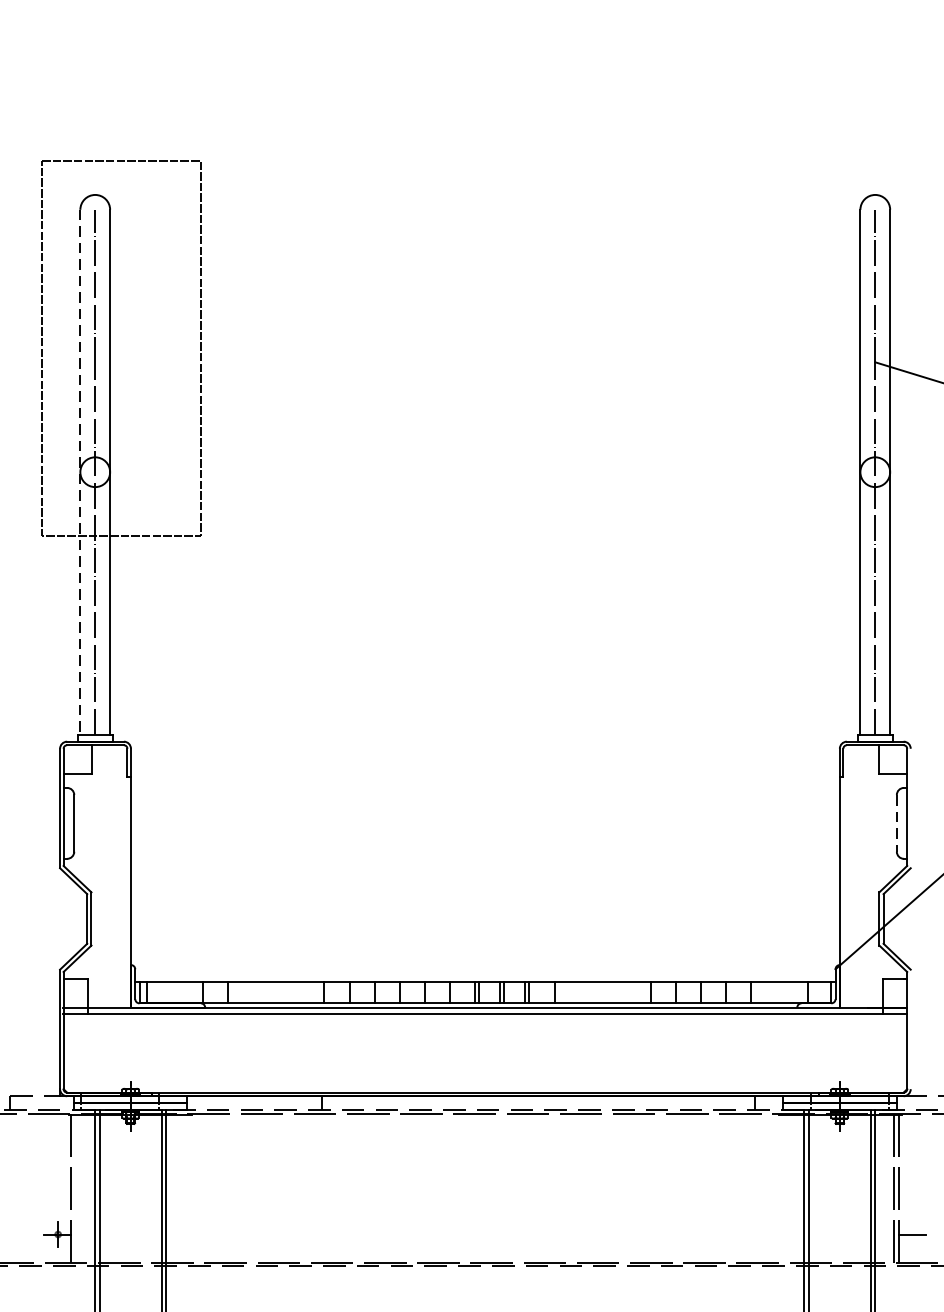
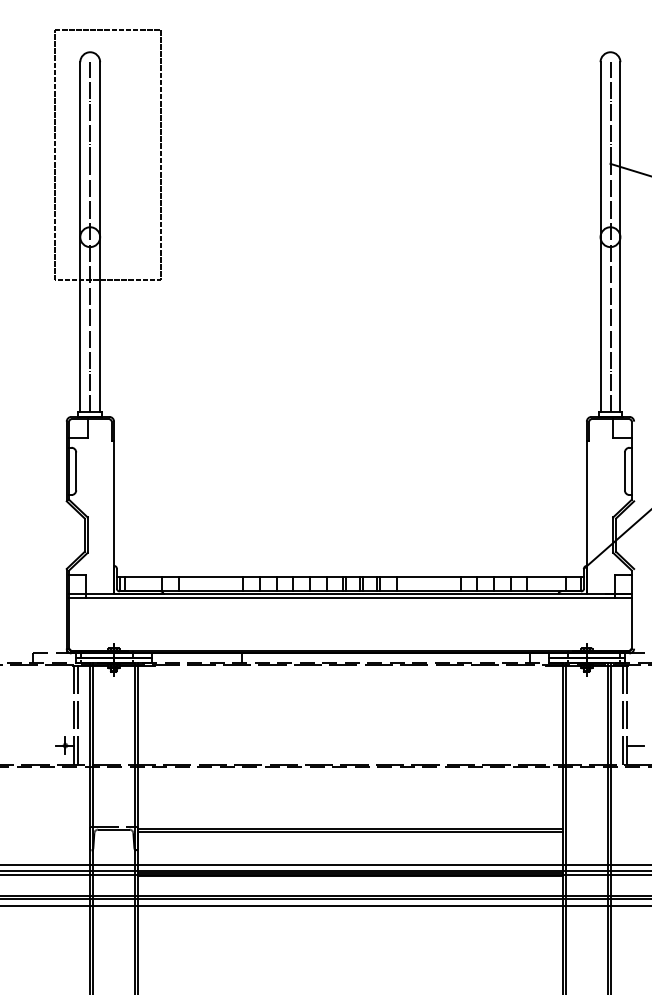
line: (80, 472) -> (80, 237), dashed -> solid
line: (896, 823) -> (624, 471), dashed -> solid
line: (76, 1187) -> (77, 714), added

